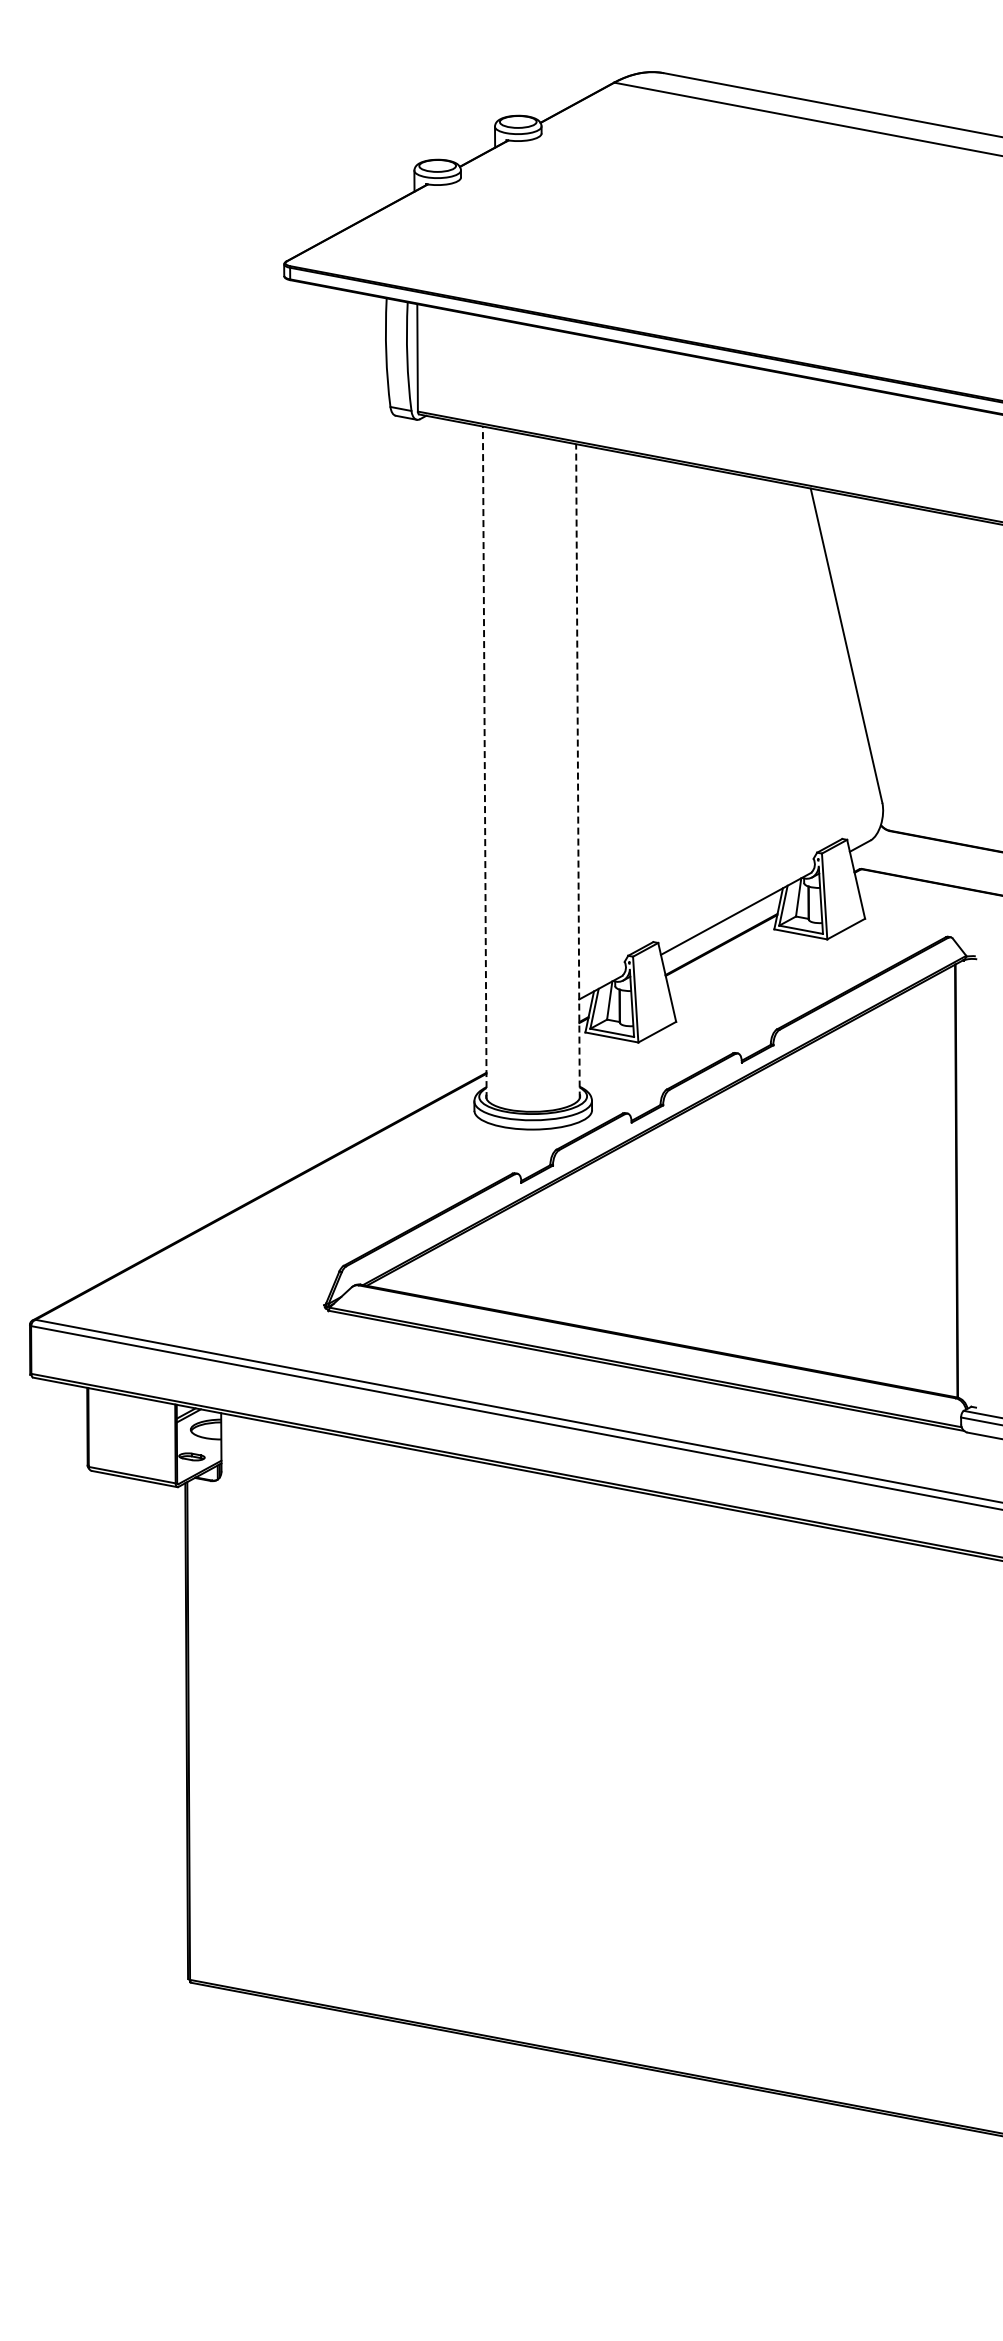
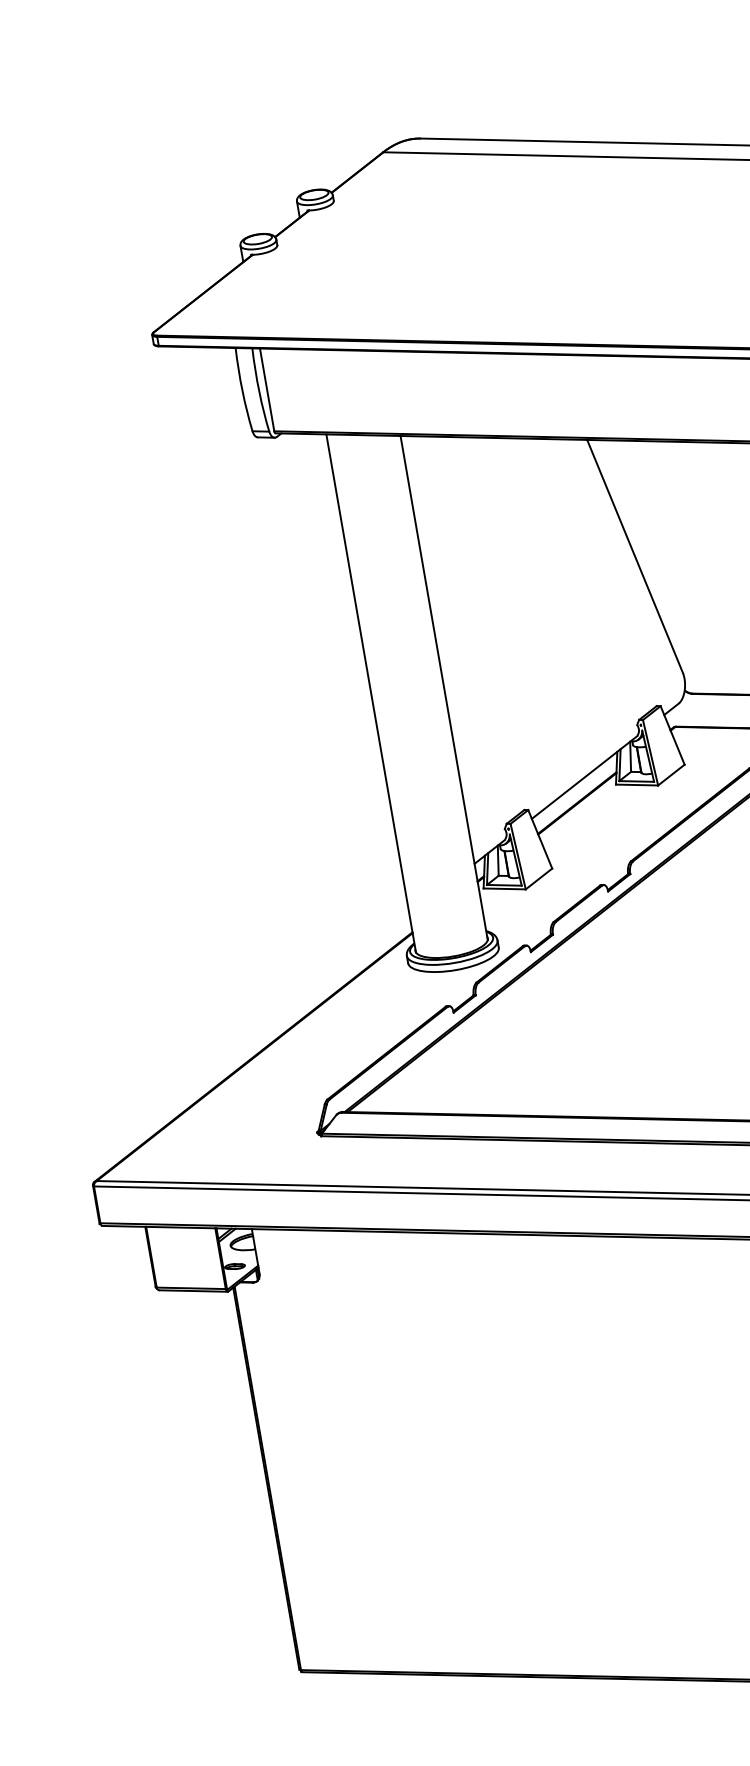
line: (484, 762) -> (370, 693), dashed -> solid
line: (577, 770) -> (443, 687), dashed -> solid

